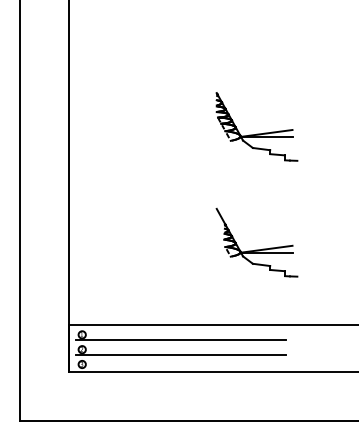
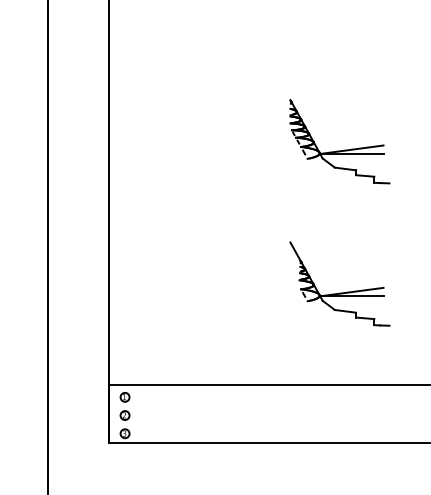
line: (181, 339) -> (247, 403), removed
line: (181, 354) -> (247, 421), removed

